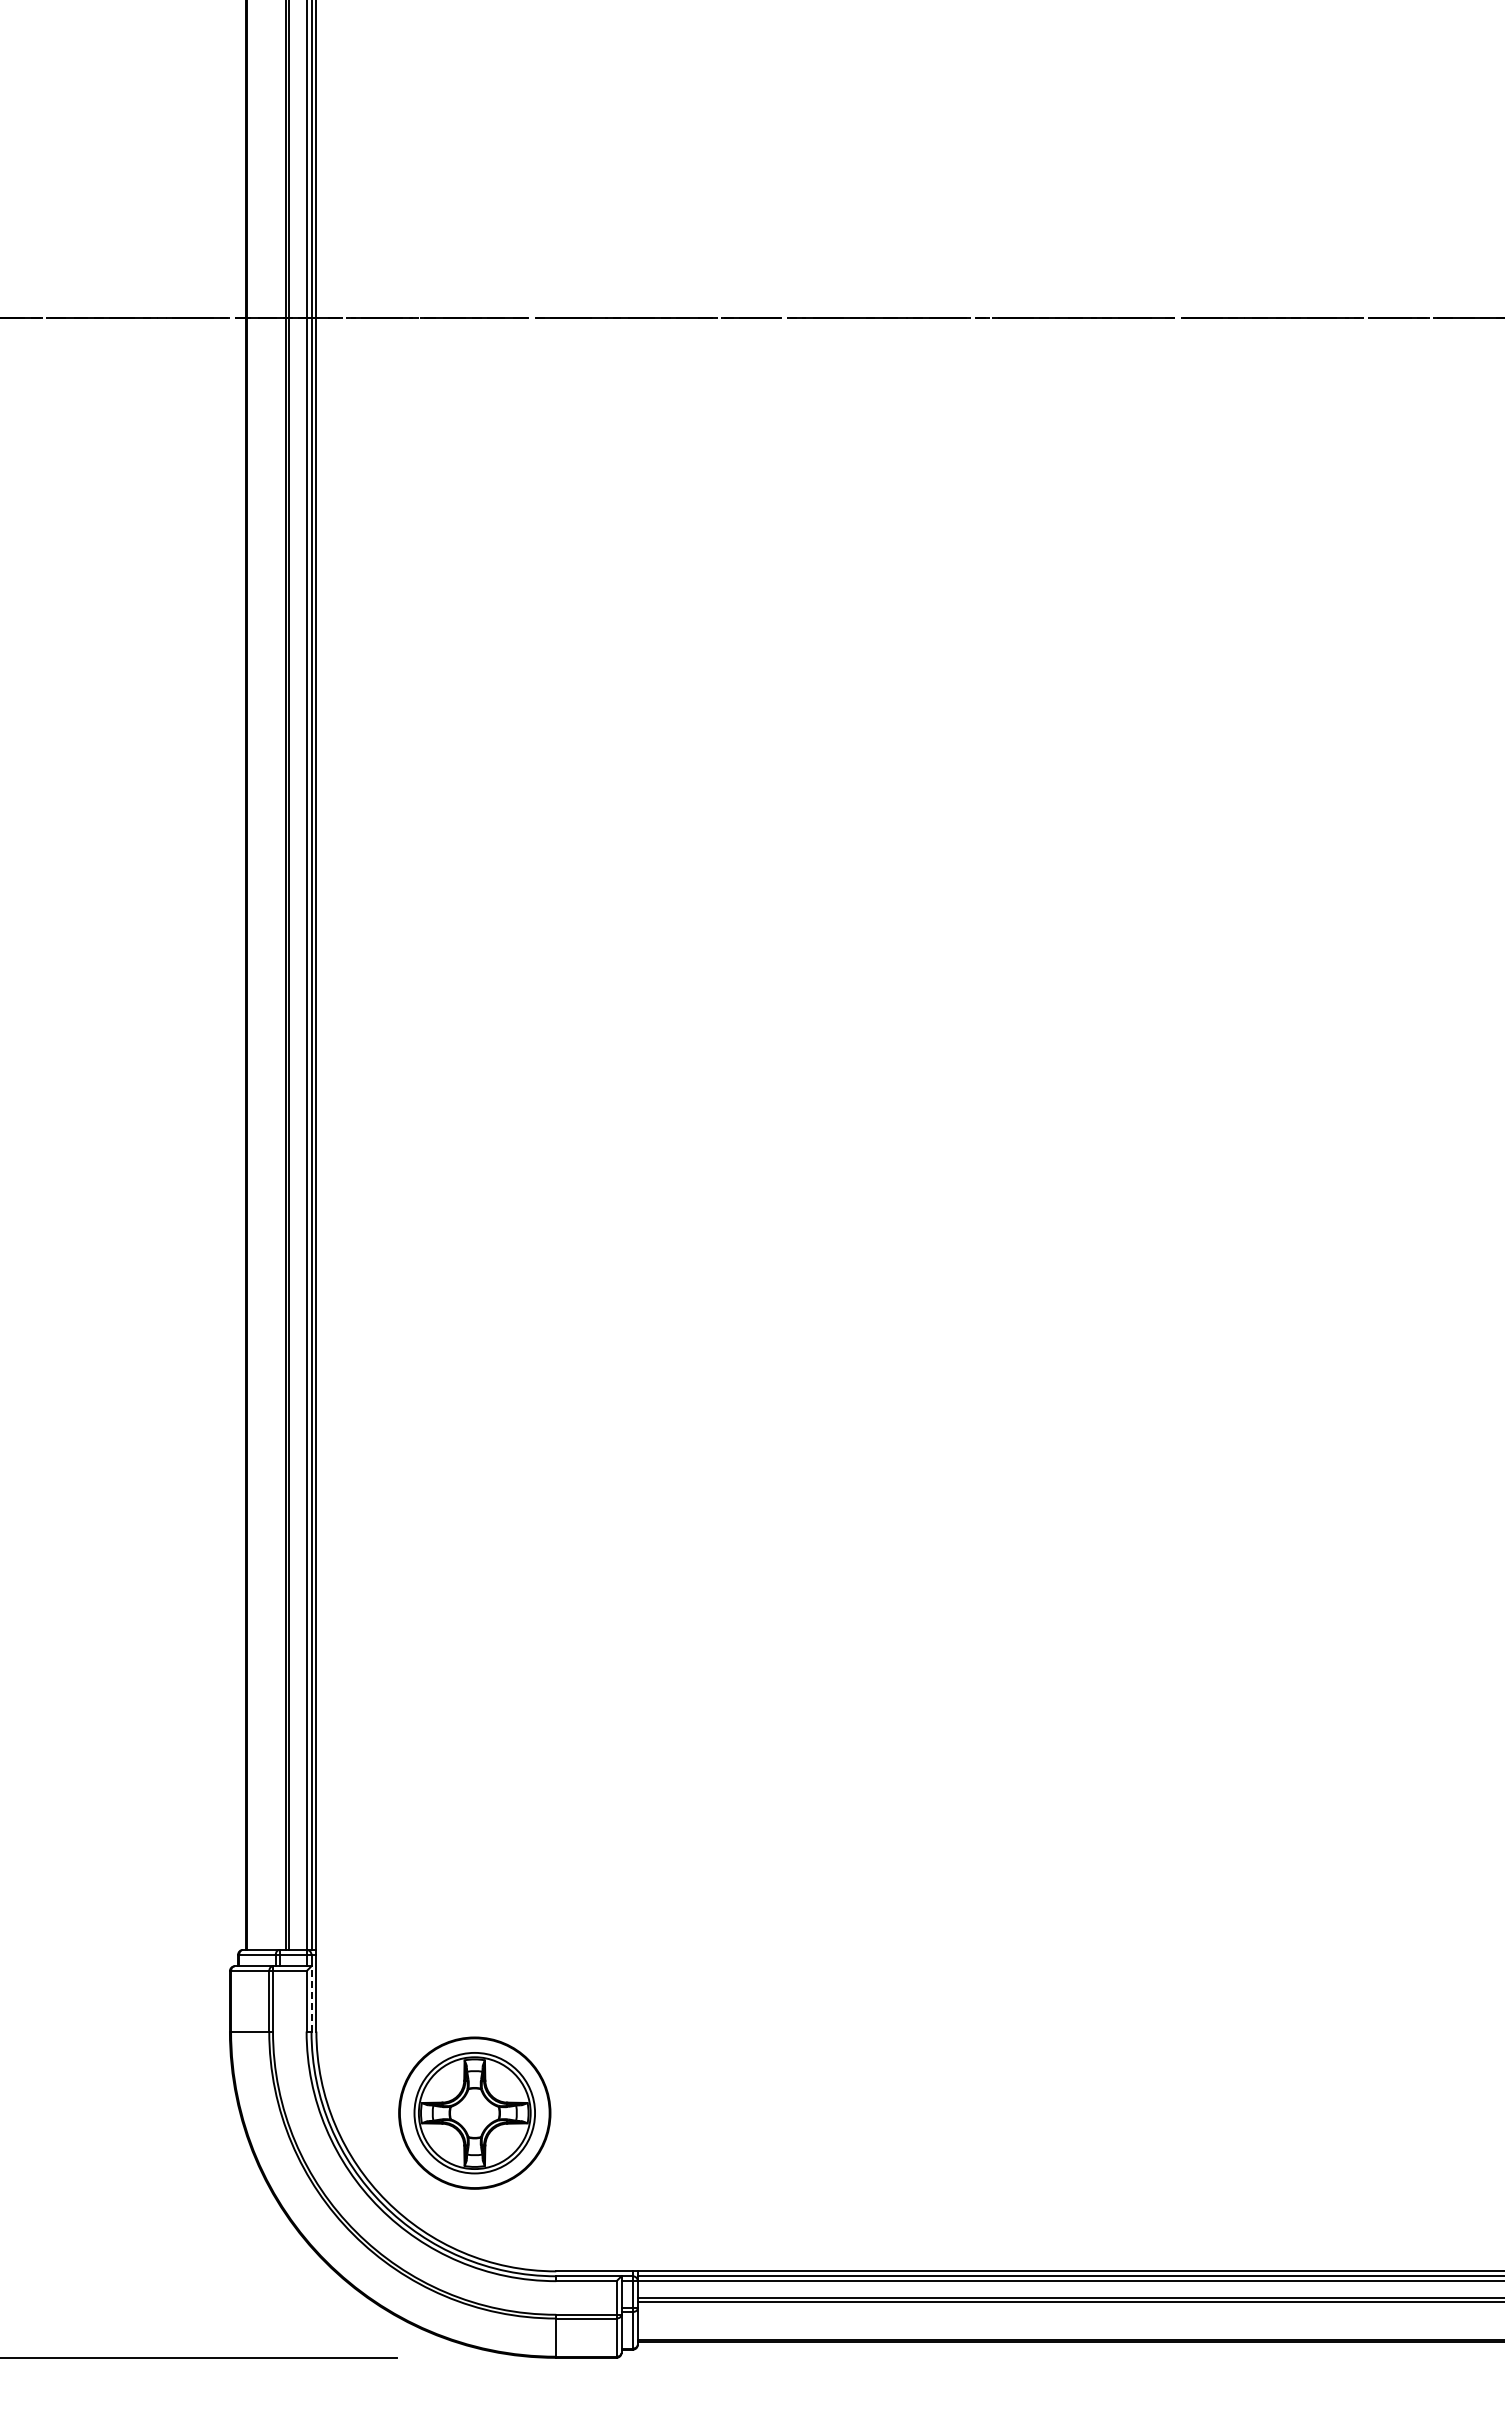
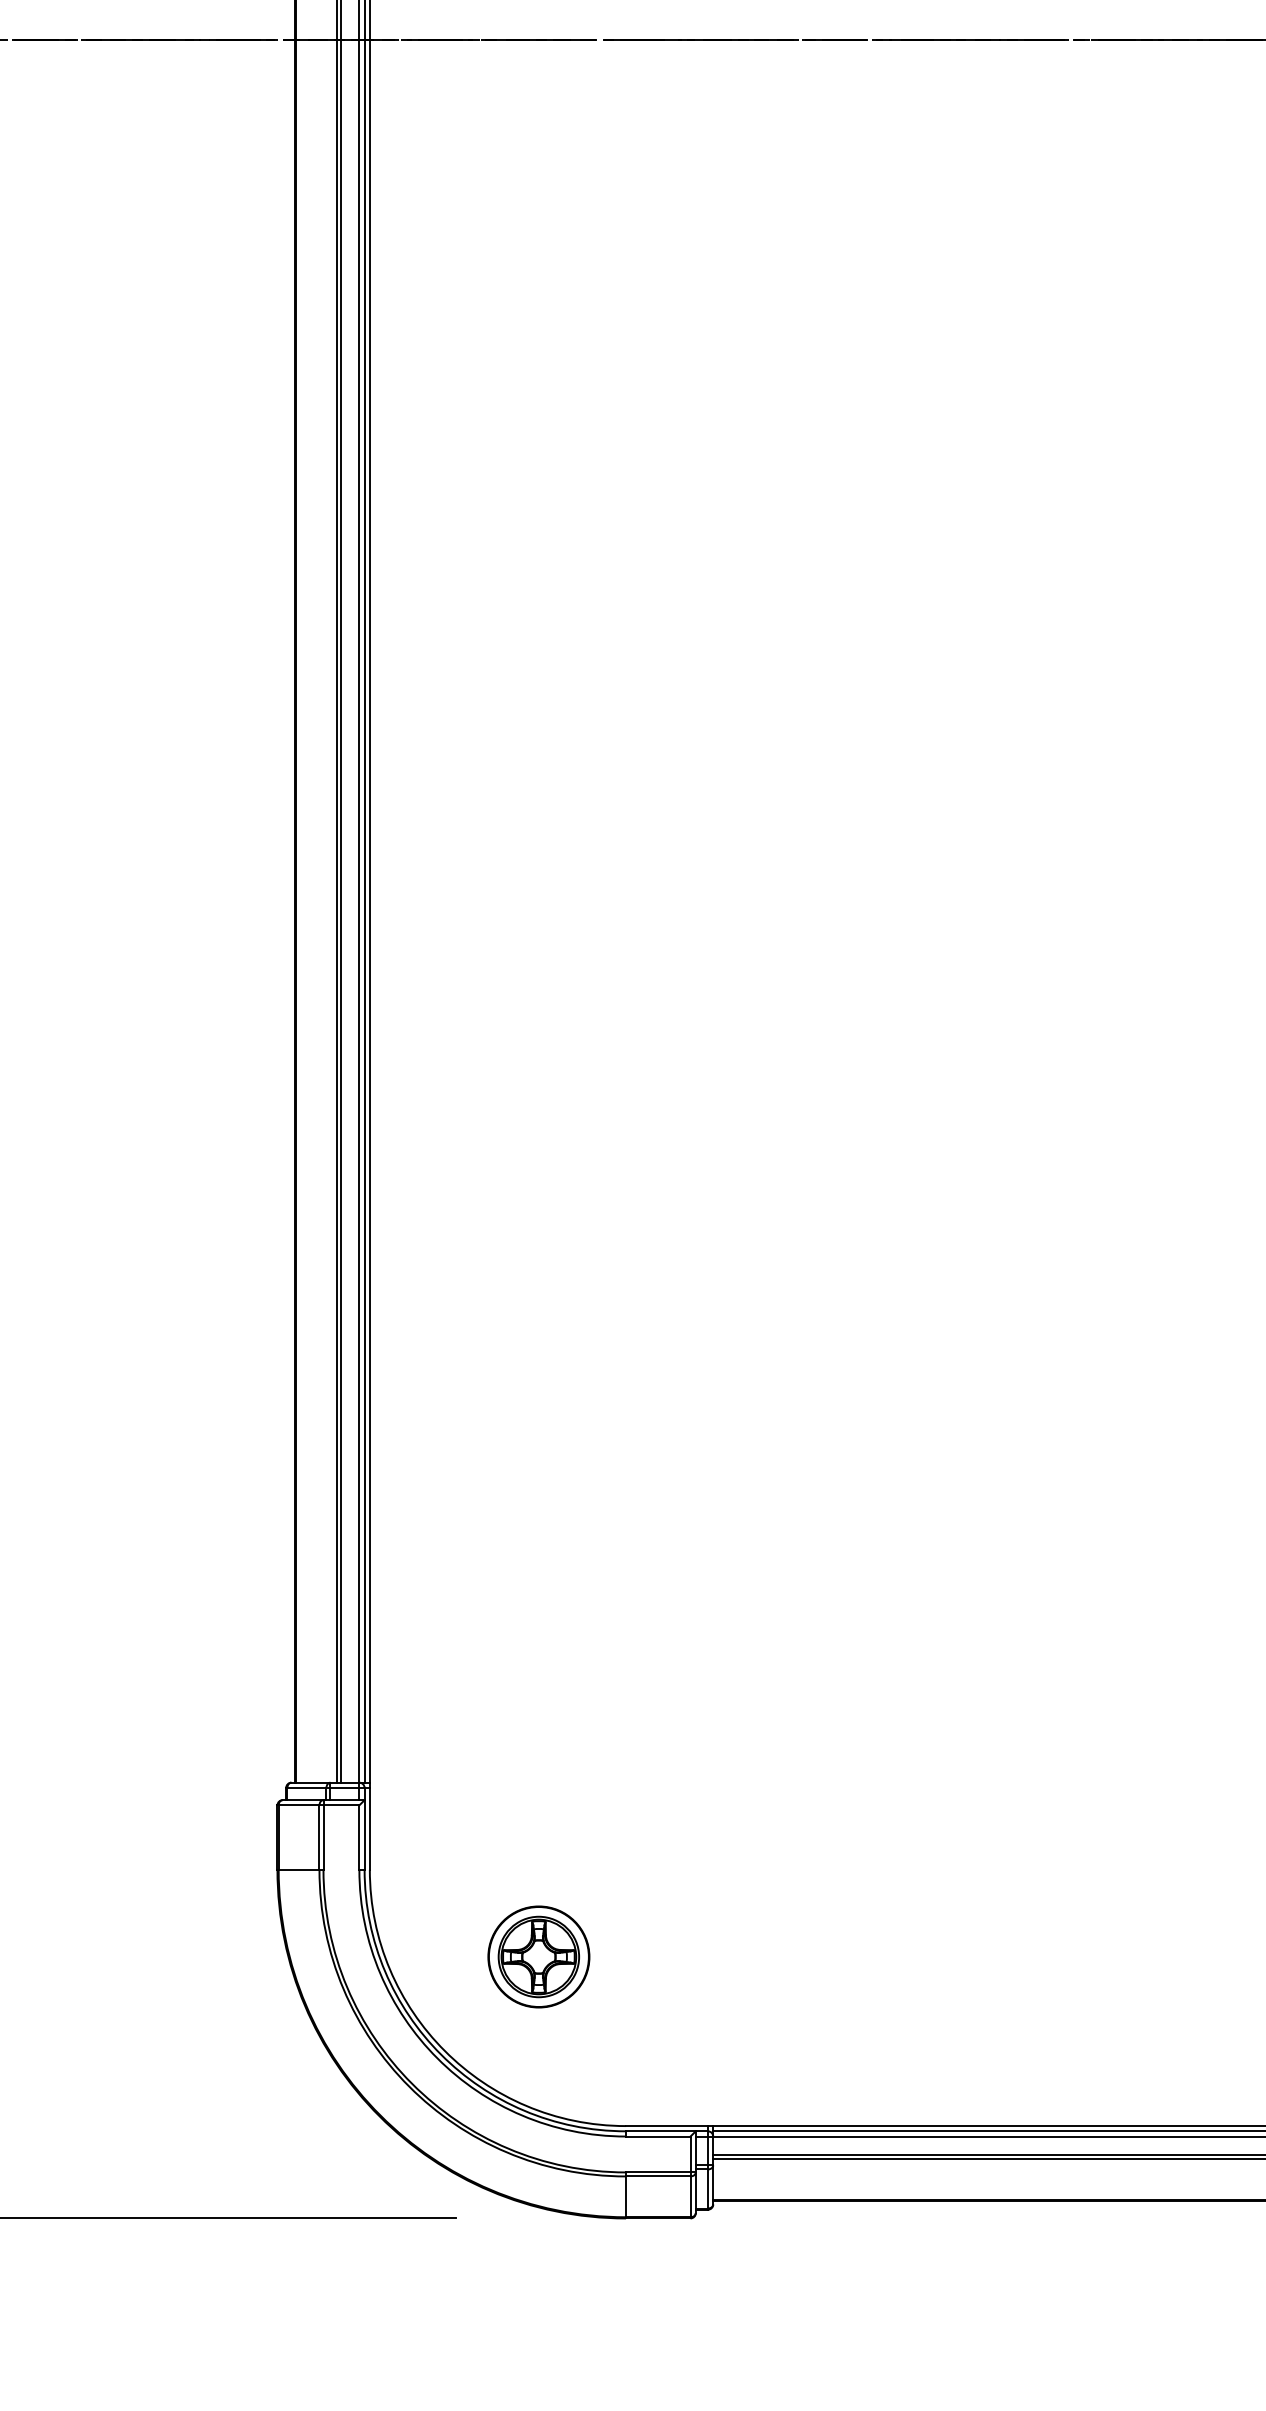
line: (311, 1998) -> (364, 1834), dashed -> solid
part: (474, 2112) -> (538, 1956), size x0.62

